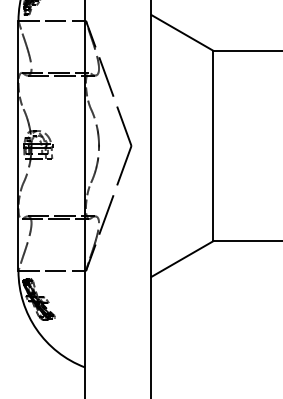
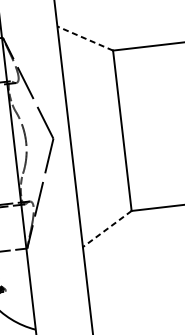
line: (182, 32) -> (85, 38), solid -> dashed
line: (182, 259) -> (107, 229), solid -> dashed

